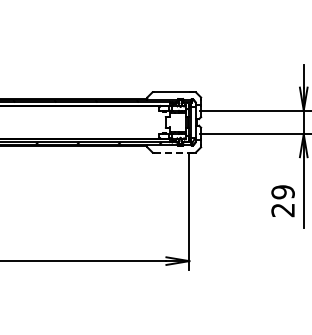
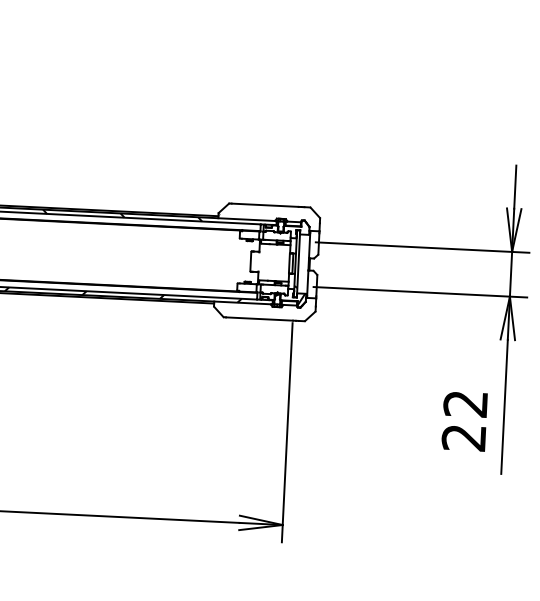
line: (171, 152) -> (259, 318), dashed -> solid
text: (282, 192) -> (464, 404), 29 -> 22

